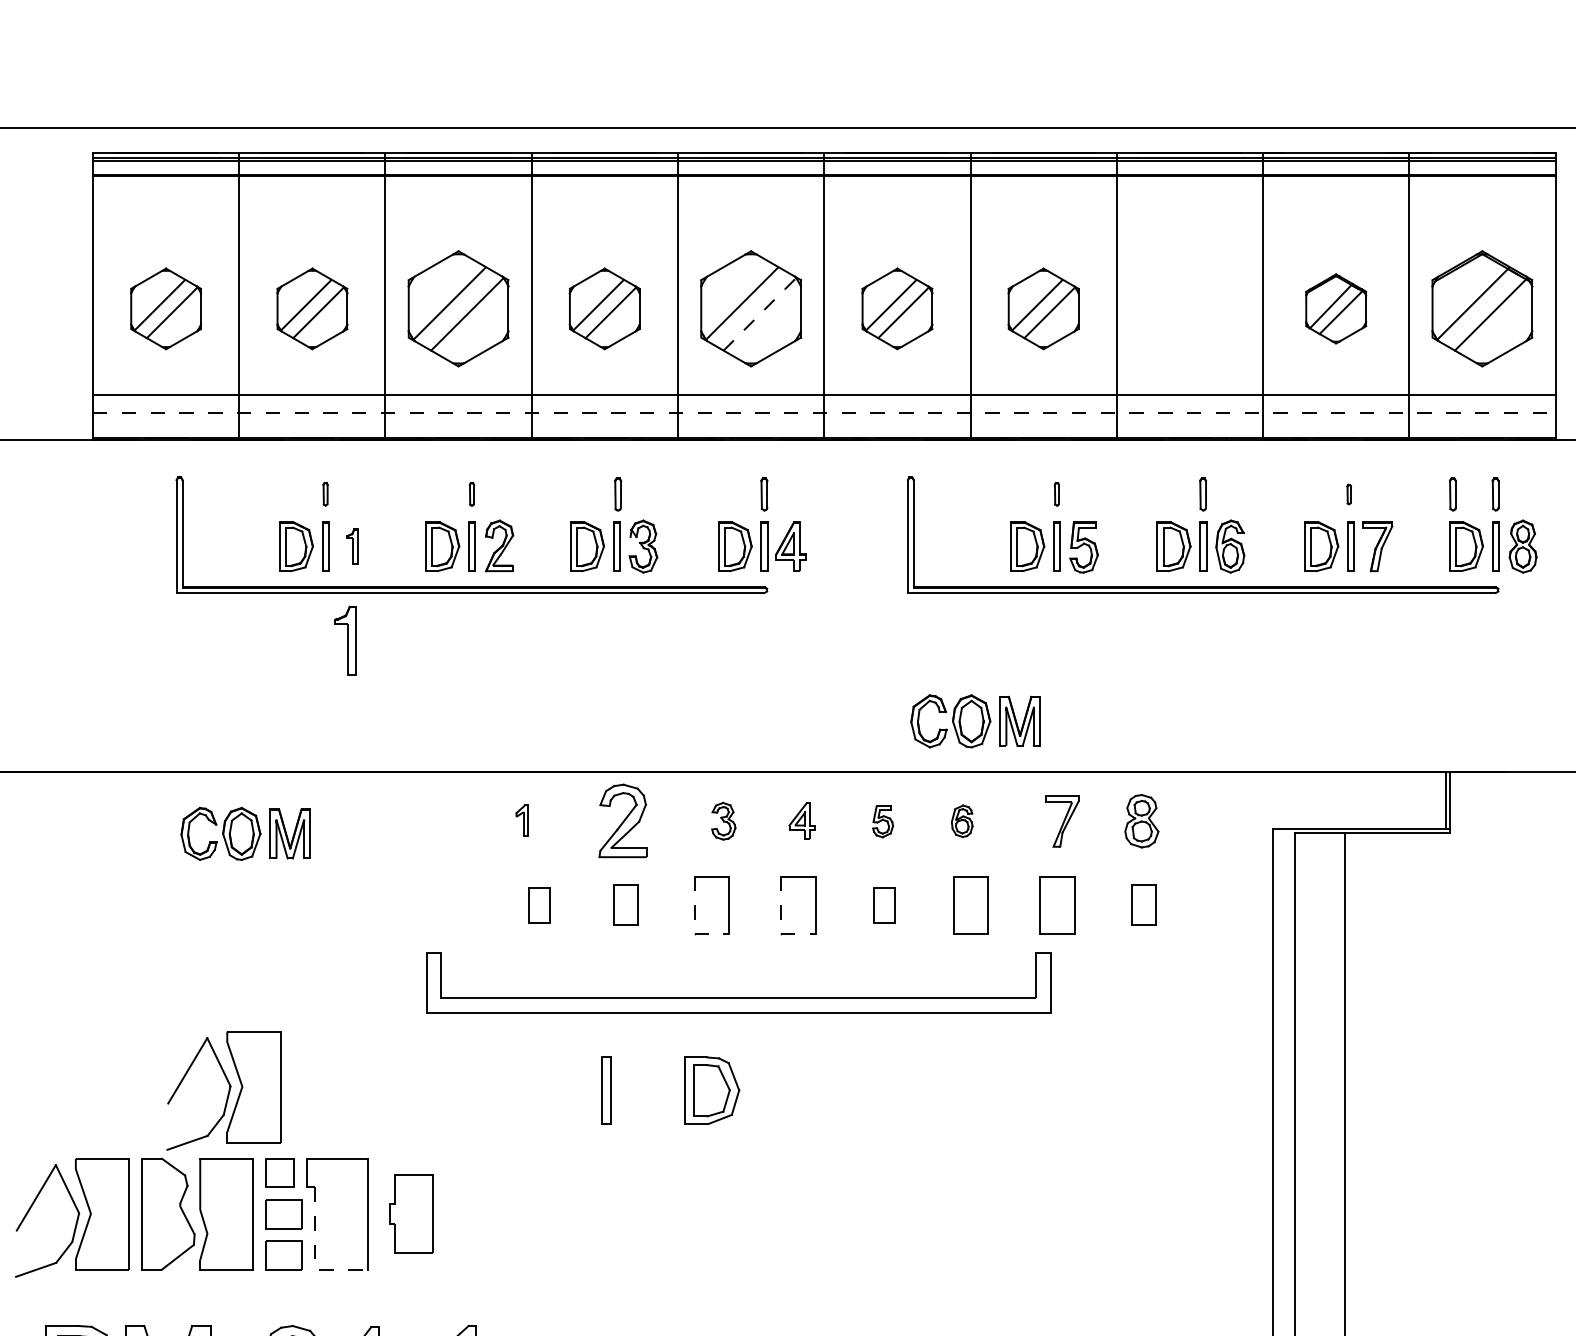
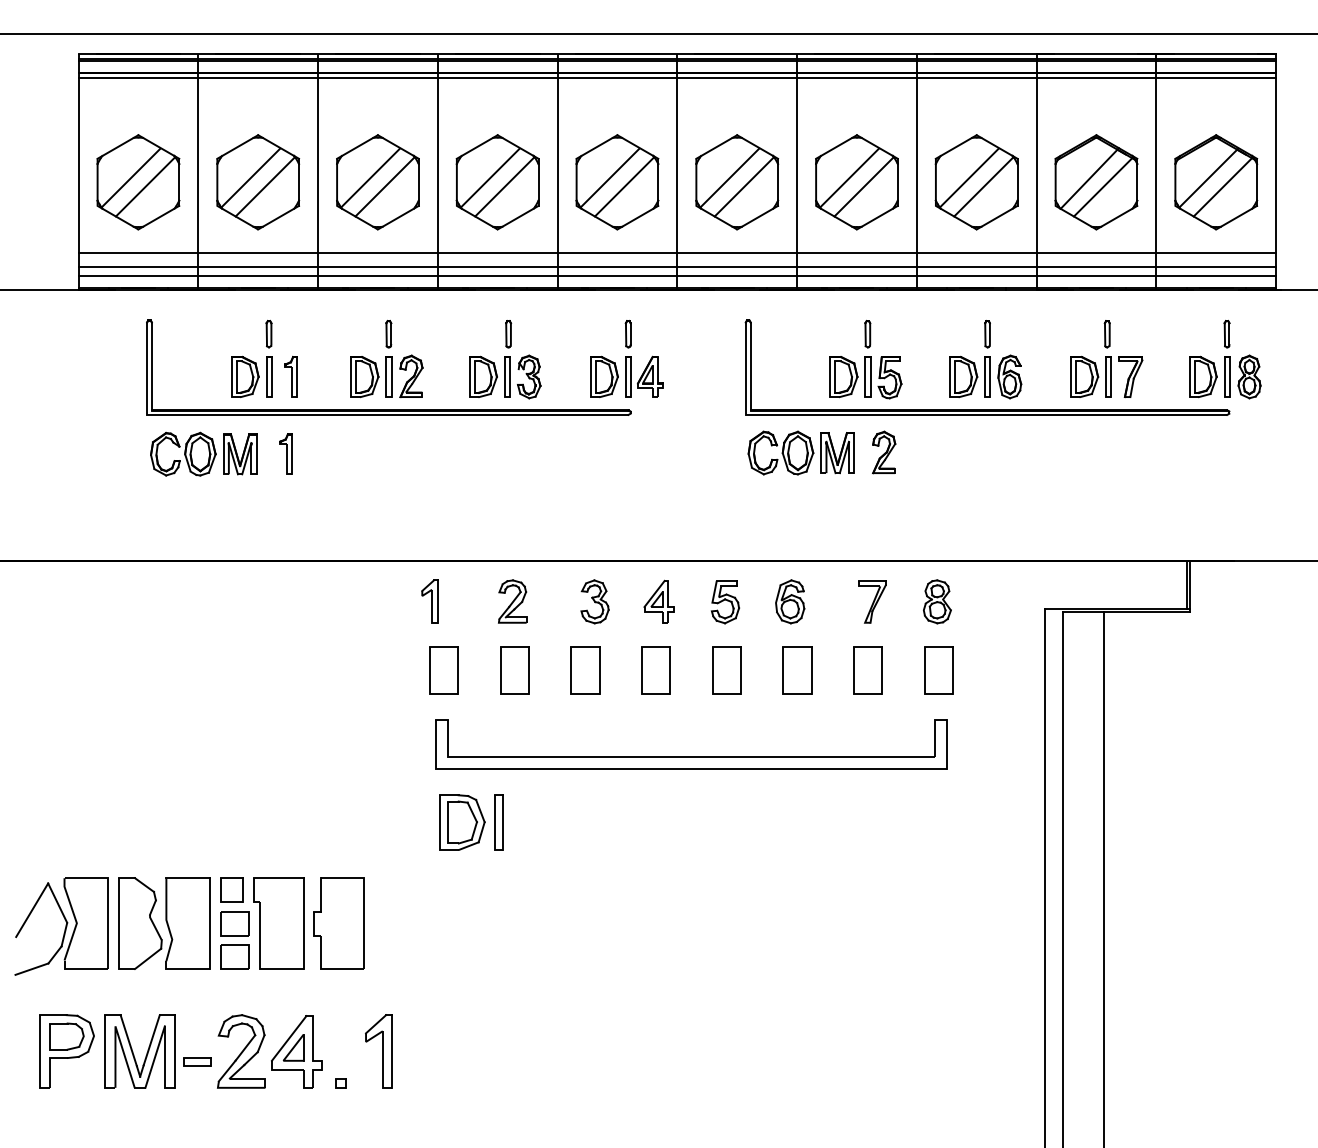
line: (824, 182) -> (677, 78), added
part: (166, 309) -> (138, 182), size x1.43
part: (312, 309) -> (258, 182), size x1.43
part: (604, 309) -> (497, 182), size x1.43
part: (897, 309) -> (737, 182), size x1.43
part: (1043, 309) -> (856, 182), size x1.43
part: (1189, 309) -> (976, 182), added
part: (1336, 309) -> (1096, 182), size x1.67
line: (759, 313) -> (624, 186), dashed -> solid
line: (824, 412) -> (677, 267), dashed -> solid
line: (824, 422) -> (677, 275), added
part: (324, 493) -> (268, 333), size x1.43
part: (471, 493) -> (388, 333), size x1.43
part: (1056, 493) -> (867, 333), size x1.43
part: (1452, 493) -> (1191, 333), removed
part: (1348, 494) -> (1106, 334), size x1.67
part: (351, 546) -> (290, 376), size x1.43
part: (1077, 638) -> (884, 452), added
part: (345, 640) -> (285, 453), size x0.71
part: (974, 720) -> (800, 452), moved
part: (521, 820) -> (429, 601), size x1.67
part: (622, 820) -> (512, 601), size x0.71
part: (723, 820) -> (594, 601), size x1.43
part: (801, 820) -> (658, 601), size x1.43
part: (962, 820) -> (790, 601), size x1.67
part: (883, 822) -> (725, 602), size x1.67
part: (245, 833) -> (203, 453), moved
part: (538, 905) -> (443, 670), size x1.67
part: (625, 905) -> (514, 670), size x1.43
part: (884, 905) -> (726, 670), size x1.67
part: (1143, 905) -> (938, 670), size x1.43
line: (695, 923) -> (571, 685), dashed -> solid
line: (780, 923) -> (641, 685), dashed -> solid
part: (738, 997) -> (691, 756), moved
part: (223, 1090) -> (185, 822), removed
part: (712, 1090) -> (462, 822), moved
part: (410, 1214) -> (338, 923), size x1.43
line: (315, 1256) -> (260, 958), dashed -> solid

